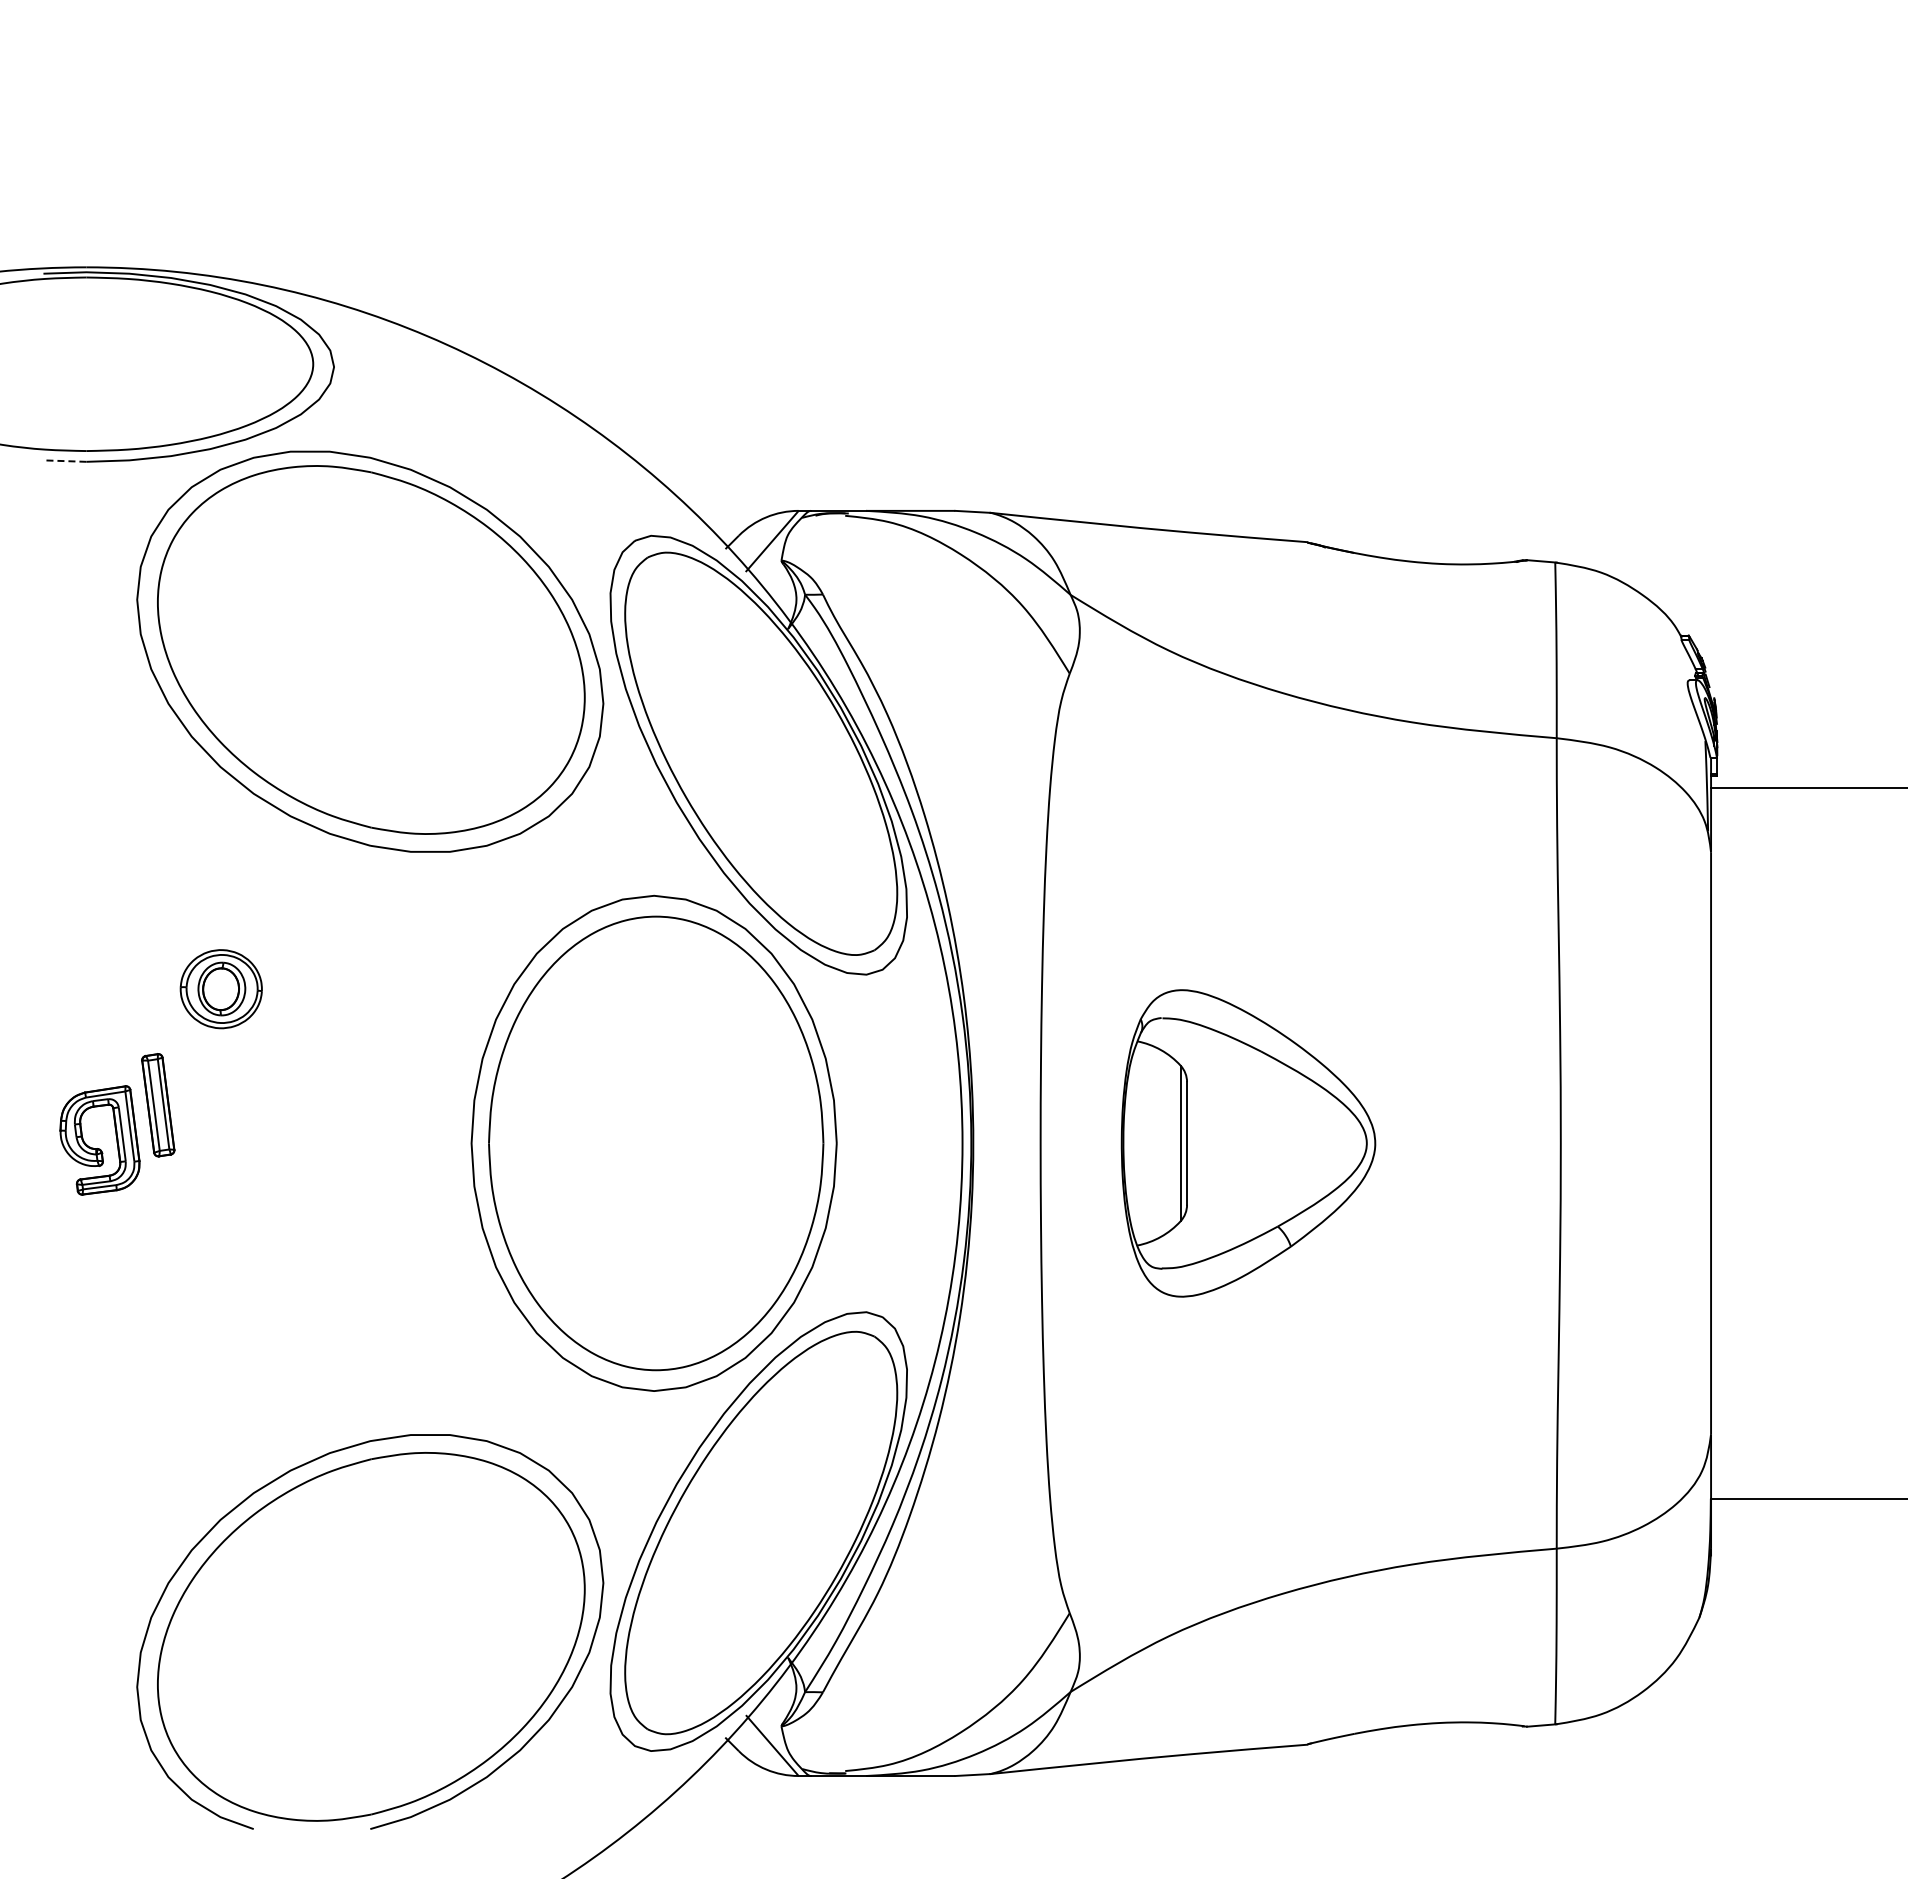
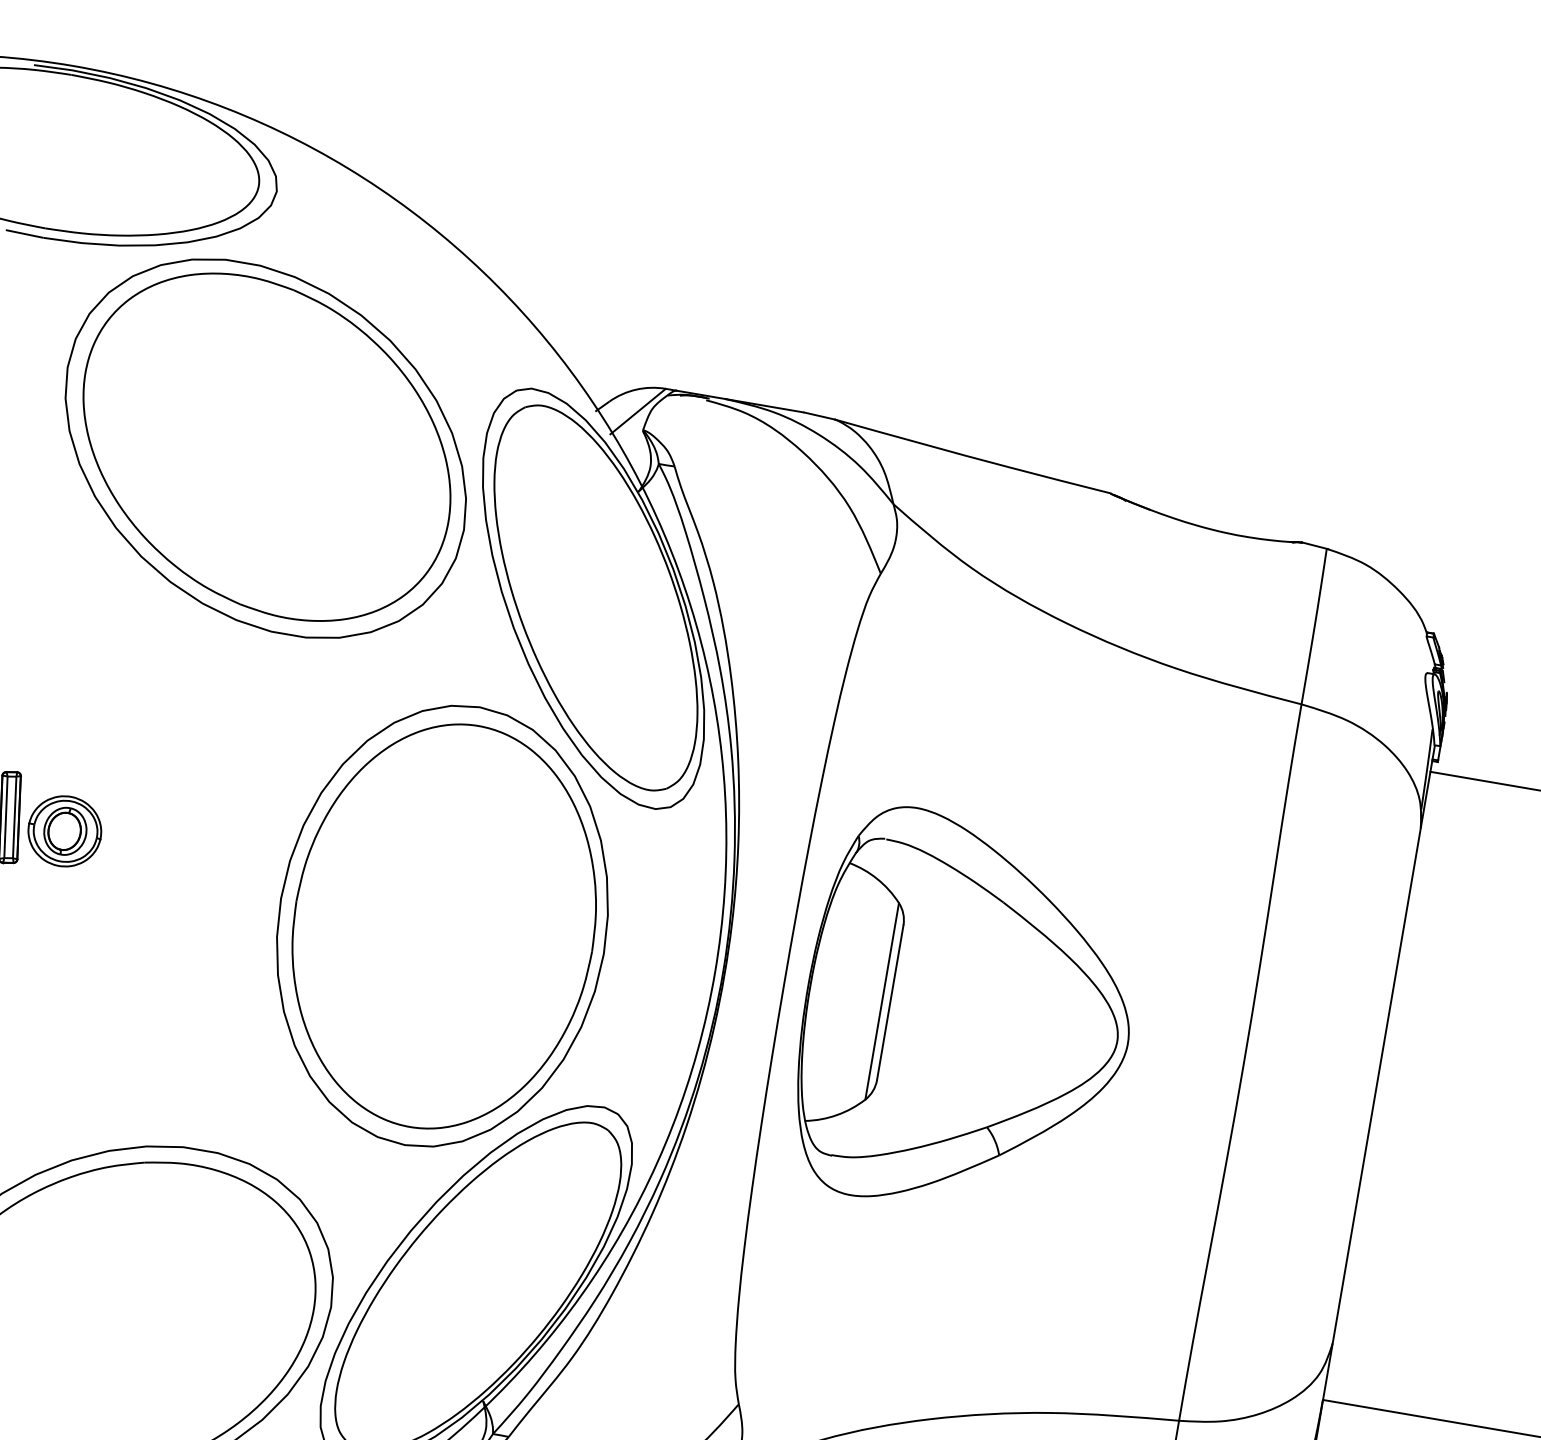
line: (64, 461) -> (24, 234), dashed -> solid
part: (220, 989) -> (64, 831), moved
part: (1248, 1143) -> (967, 1016), size x1.43

